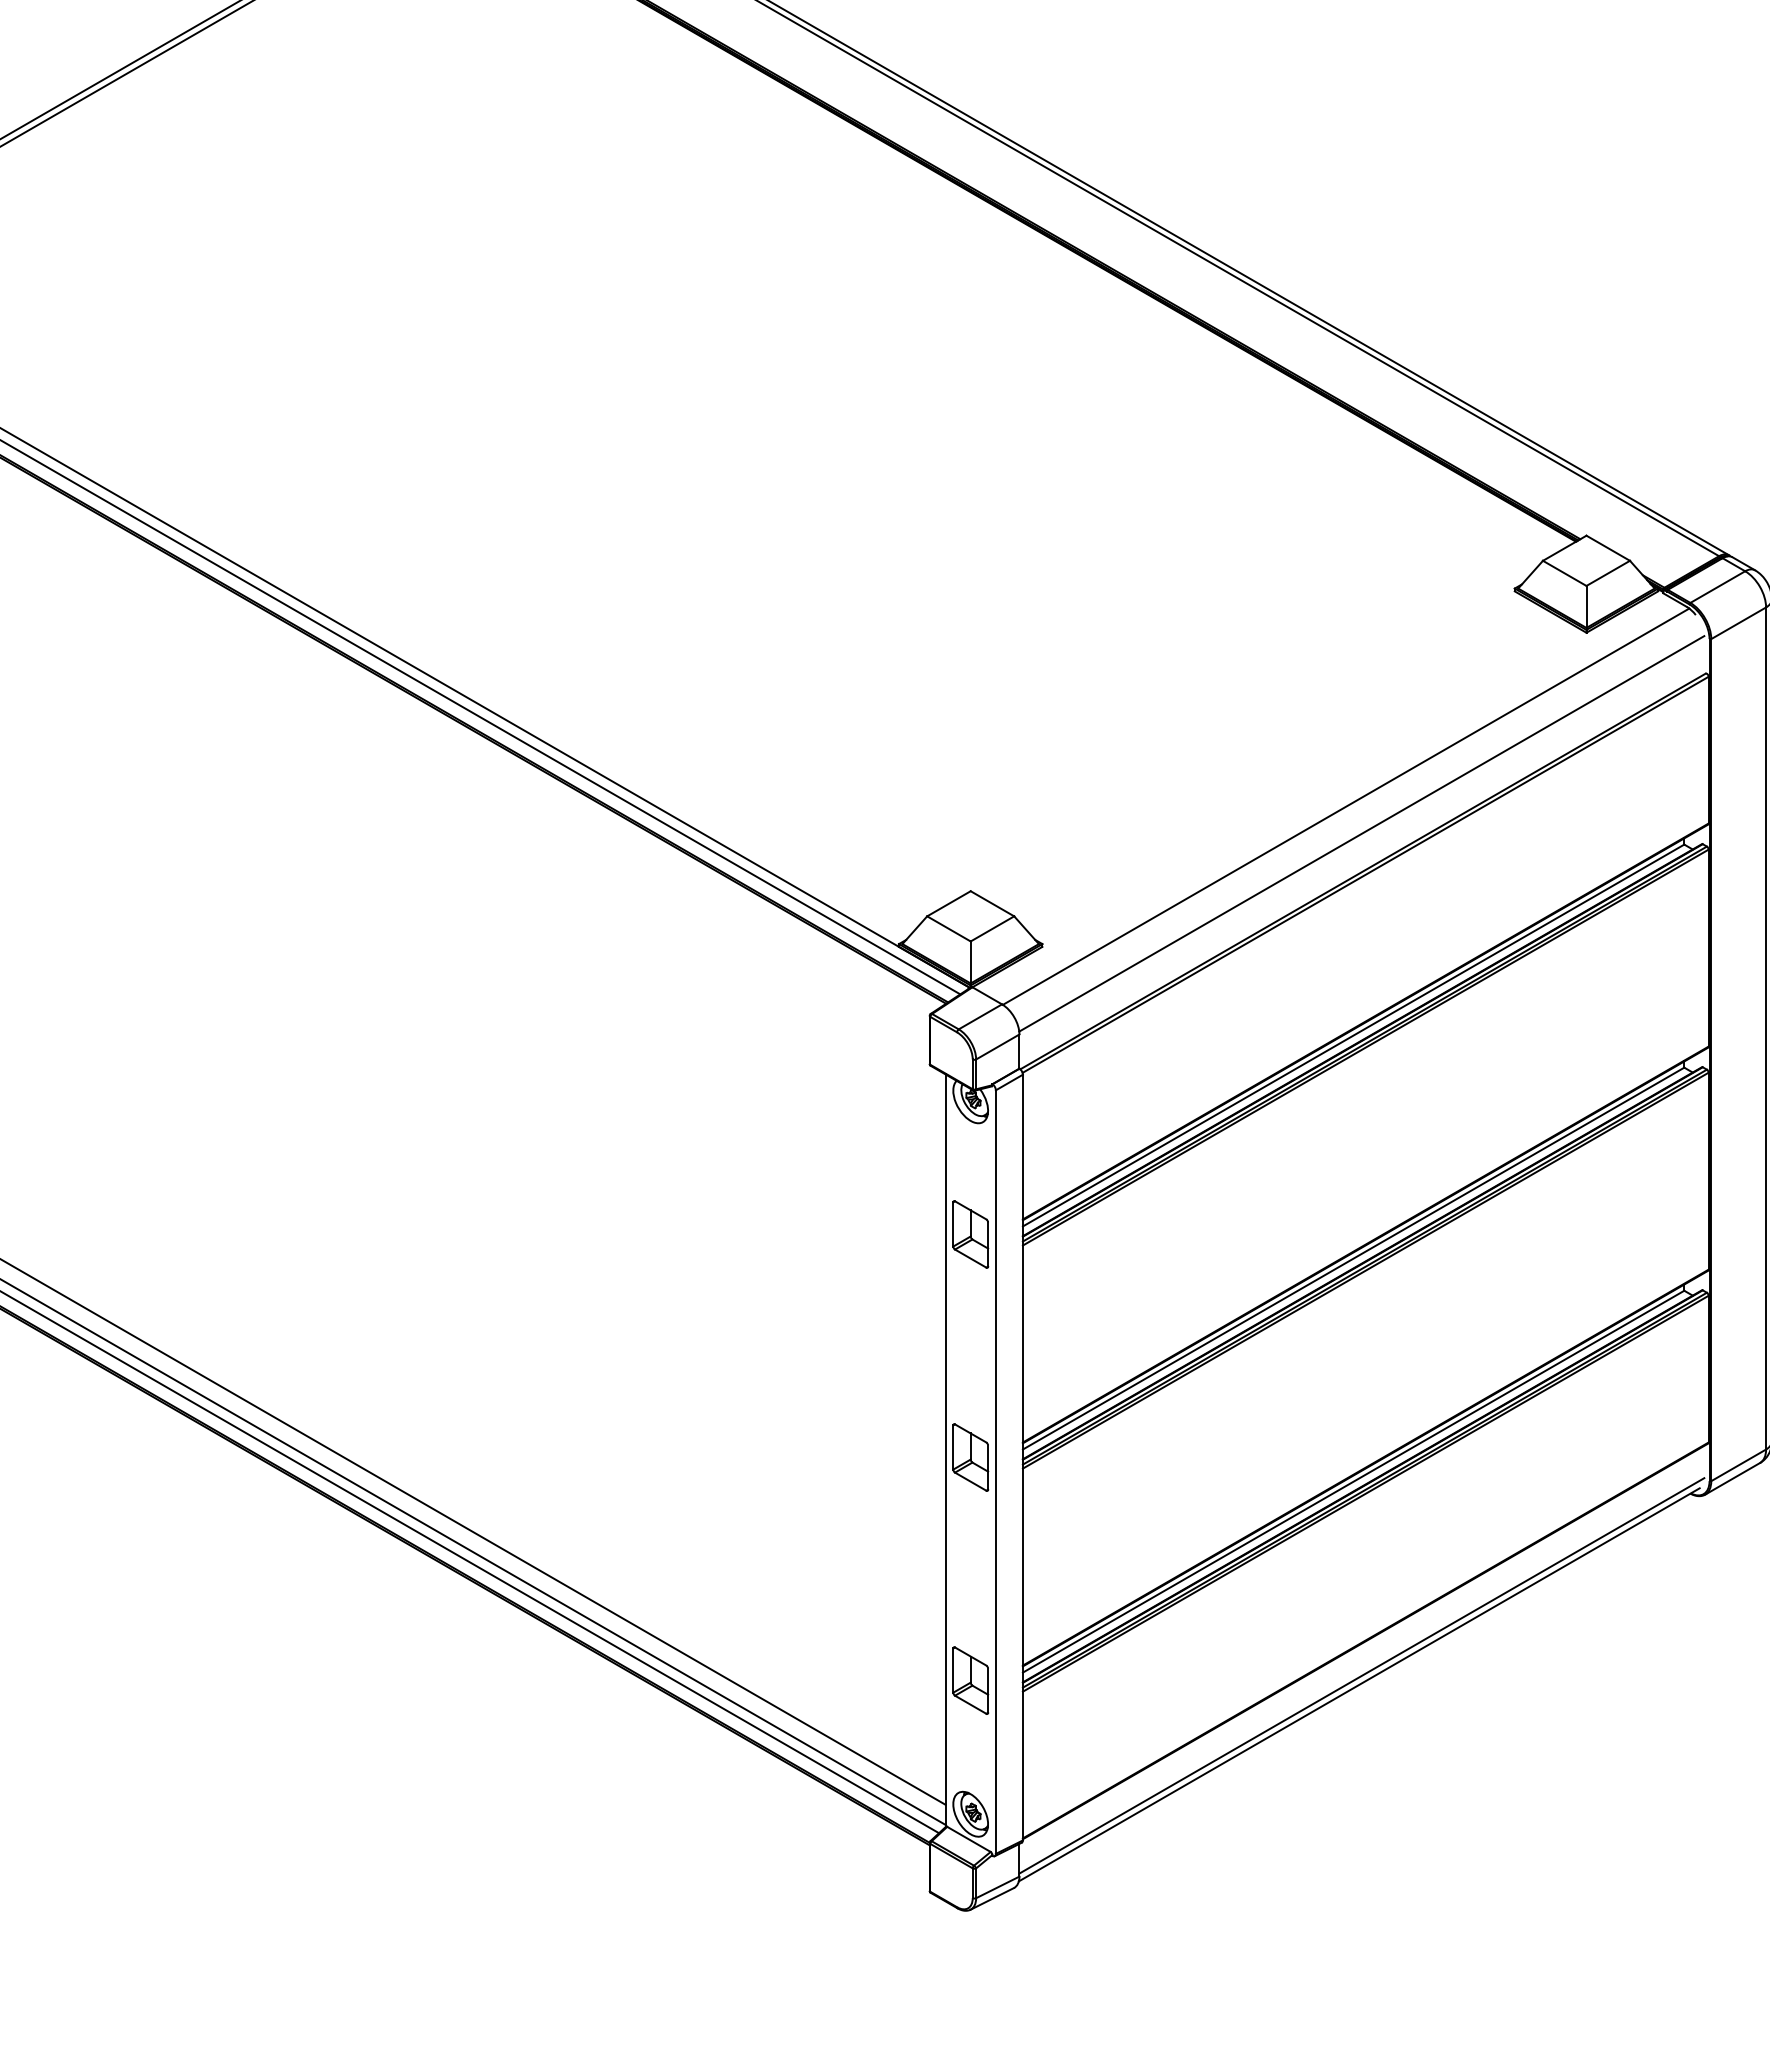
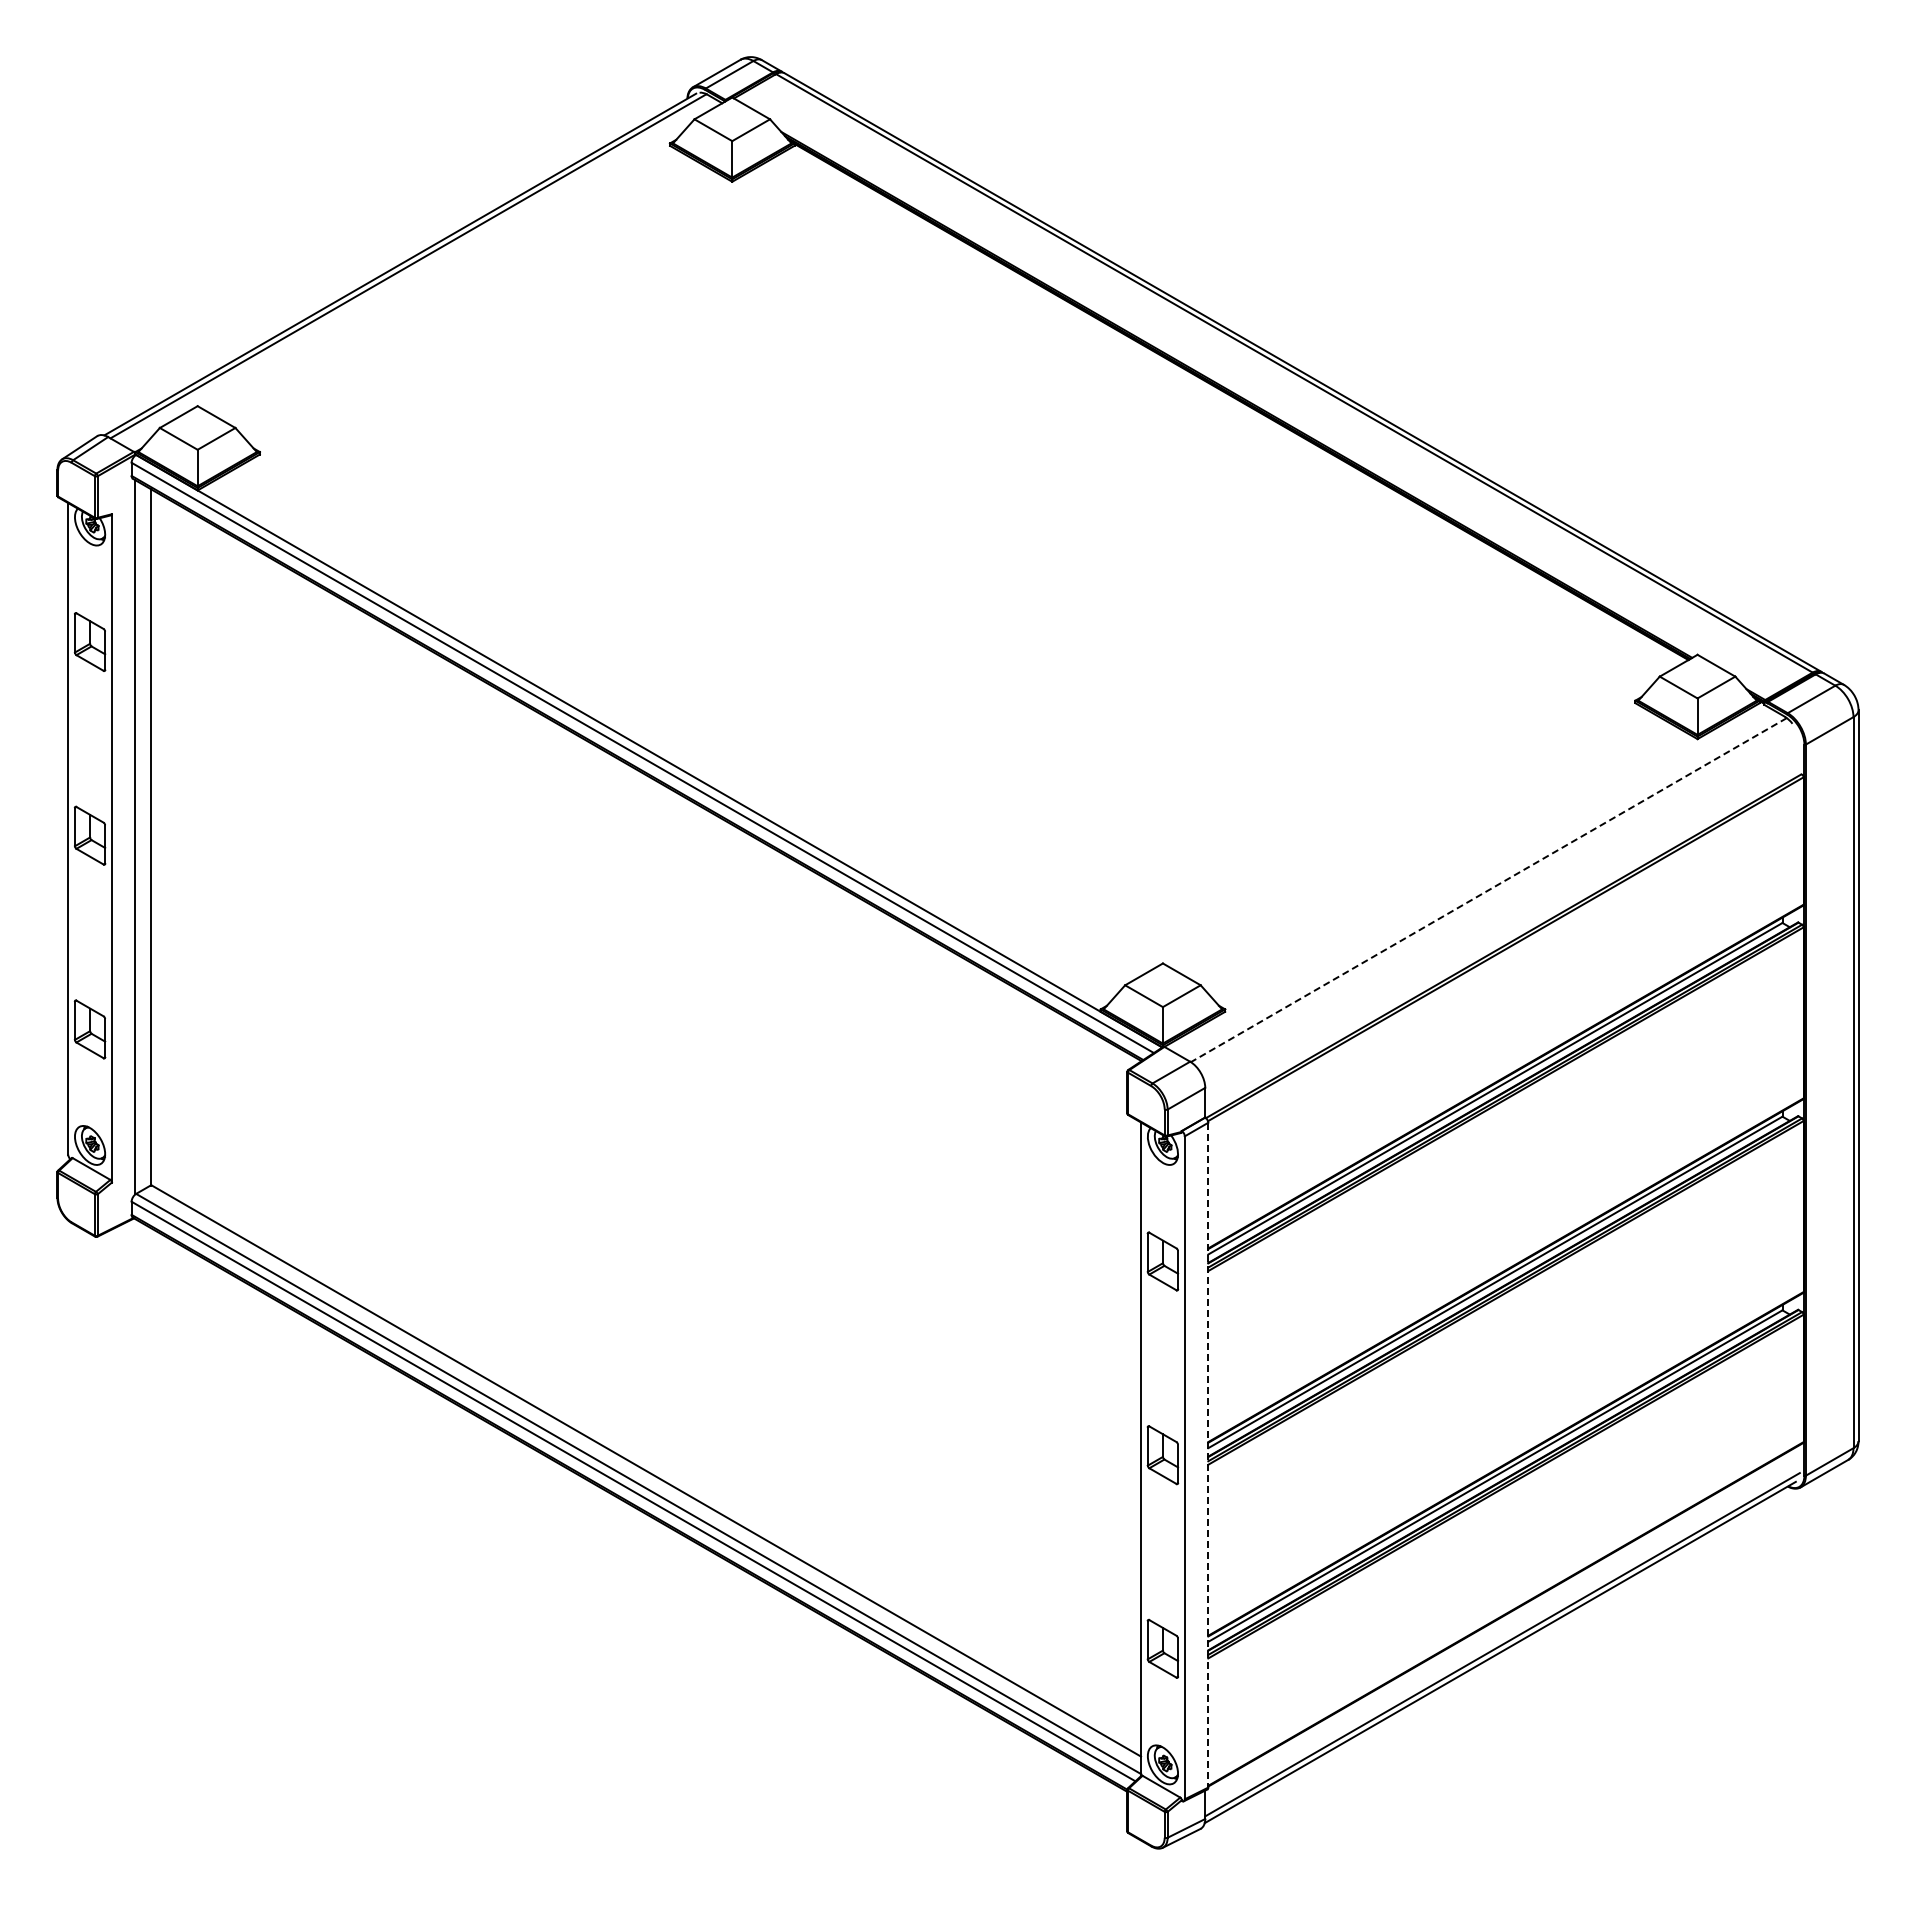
line: (1345, 807) -> (1488, 890), solid -> dashed
line: (1361, 833) -> (1502, 913), removed
line: (1023, 1457) -> (1208, 1455), solid -> dashed

